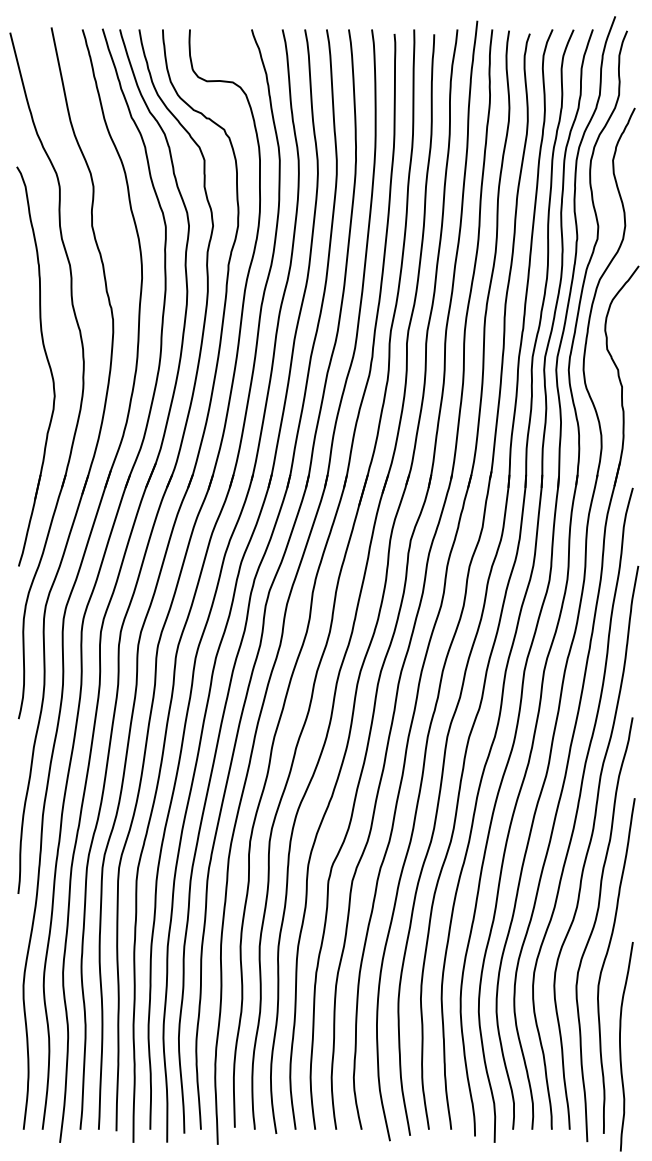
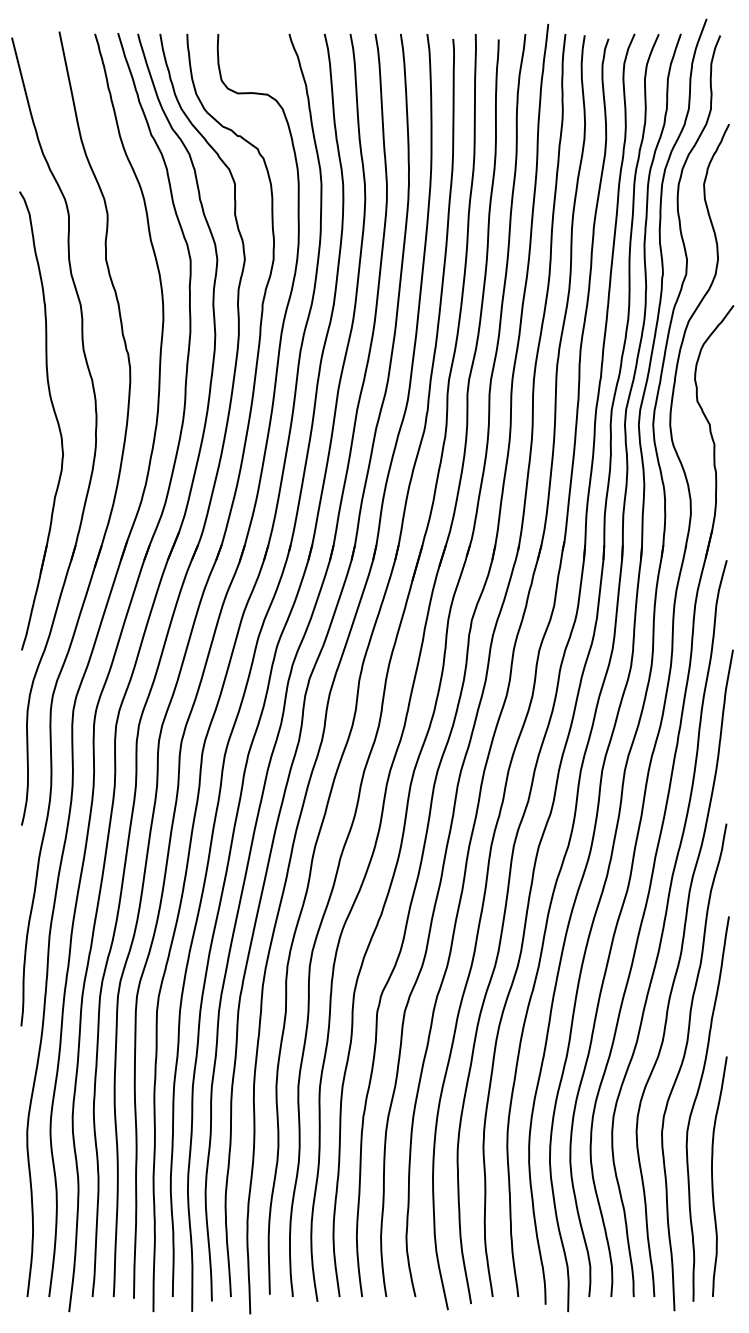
curve: (621, 1048) -> (713, 1178), moved

